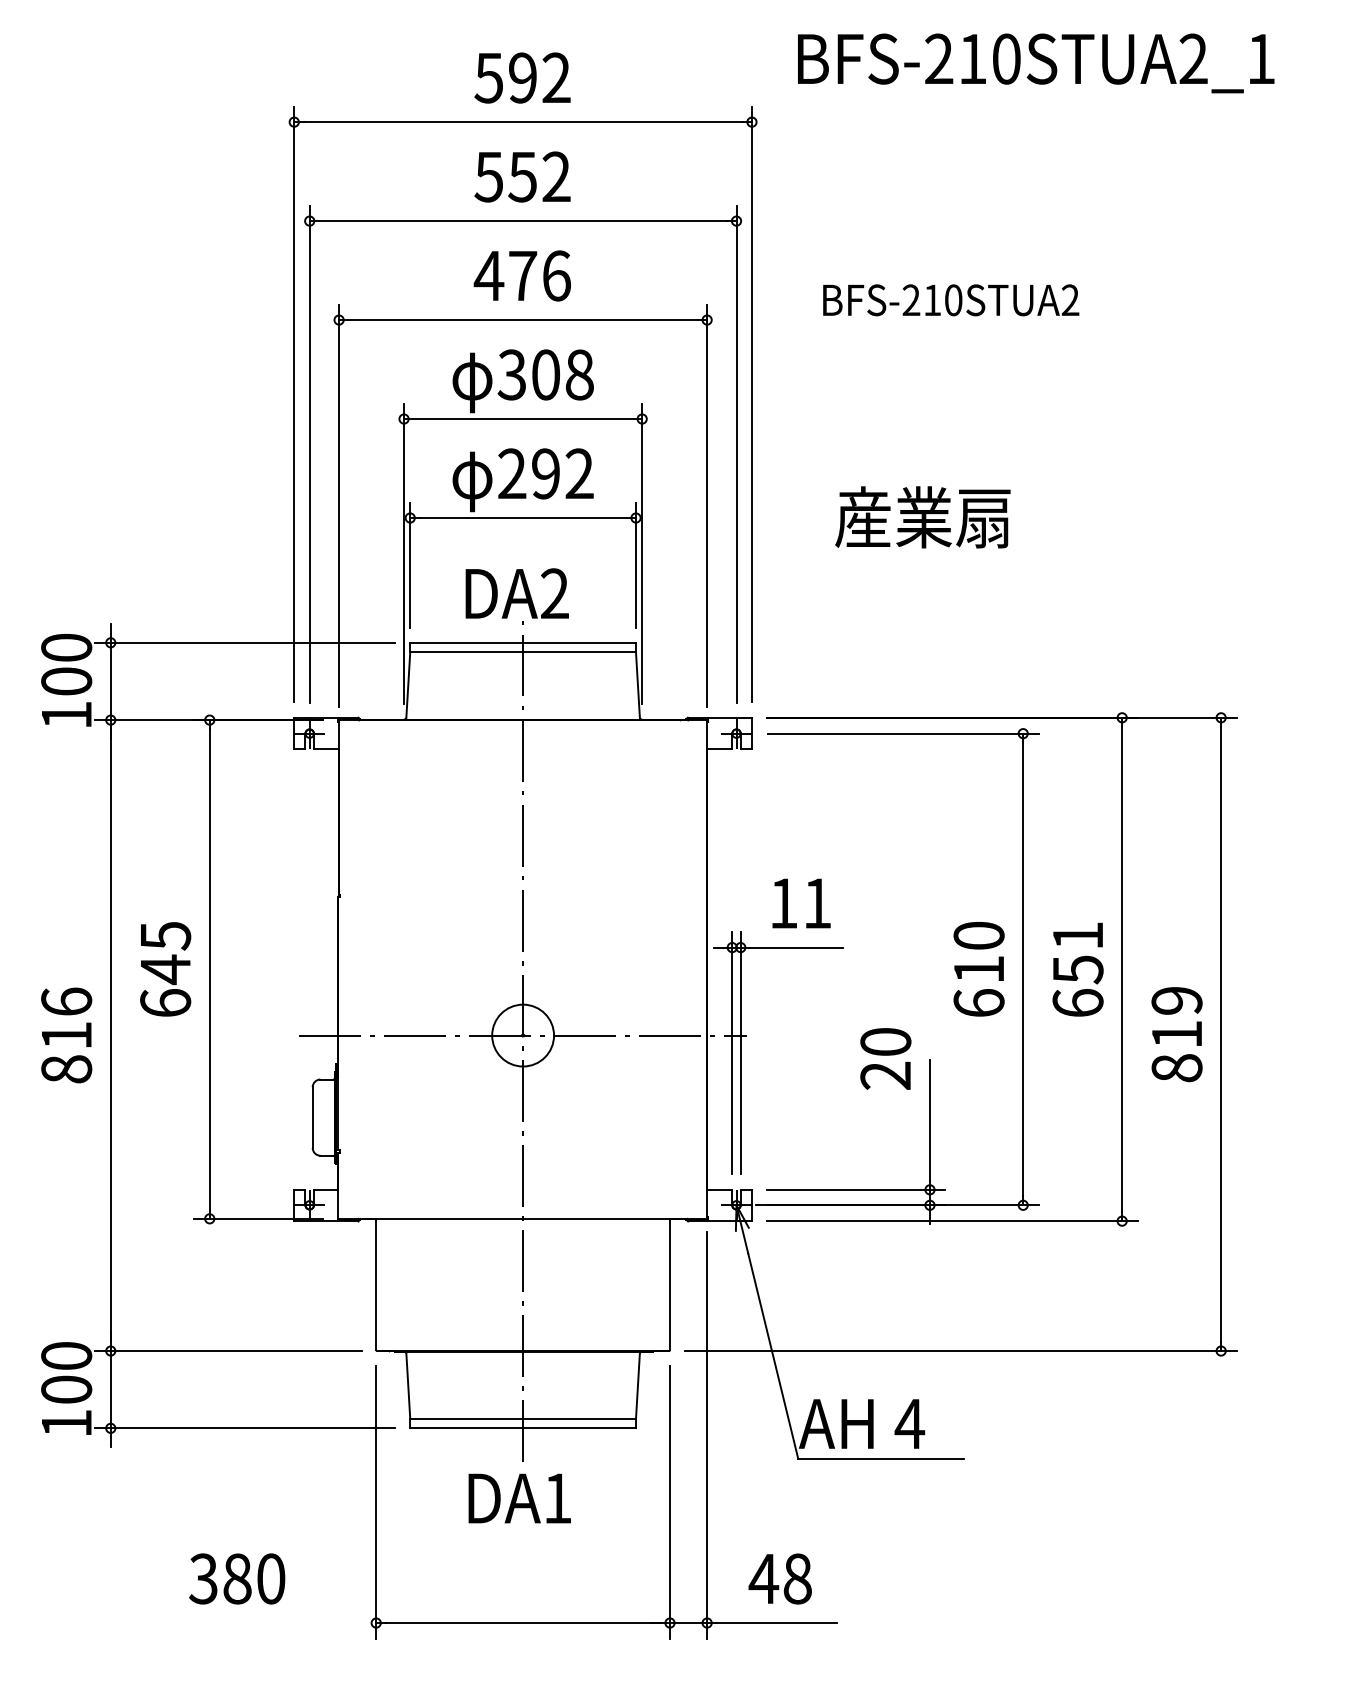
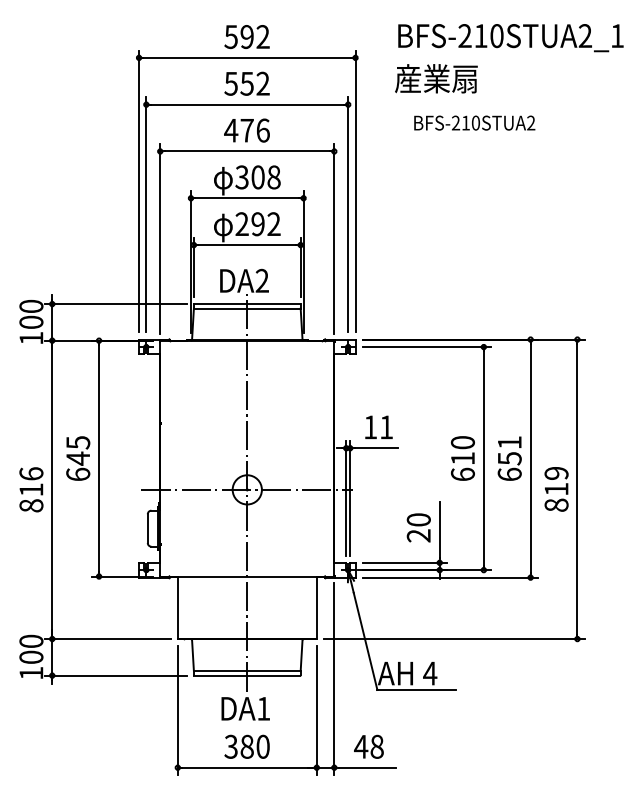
text: (1035, 64) -> (510, 38), moved
text: (950, 298) -> (474, 122), moved
text: (923, 516) -> (436, 78), moved
text: (885, 1058) -> (418, 527), moved
text: (235, 1578) -> (246, 746), moved

